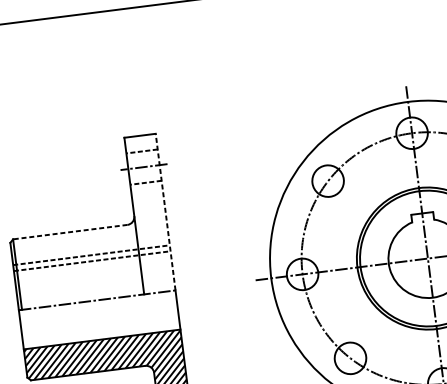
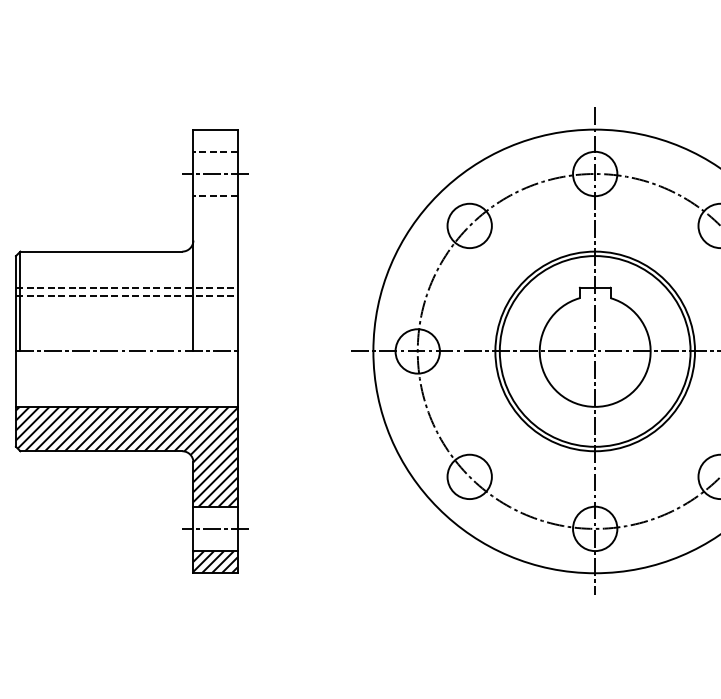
line: (165, 212) -> (237, 240), dashed -> solid
line: (70, 232) -> (101, 251), dashed -> solid

